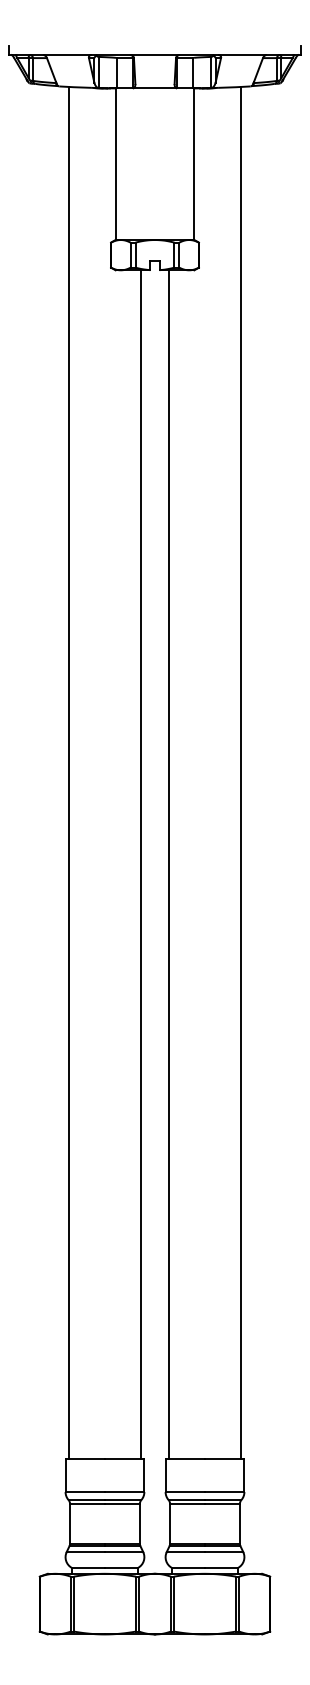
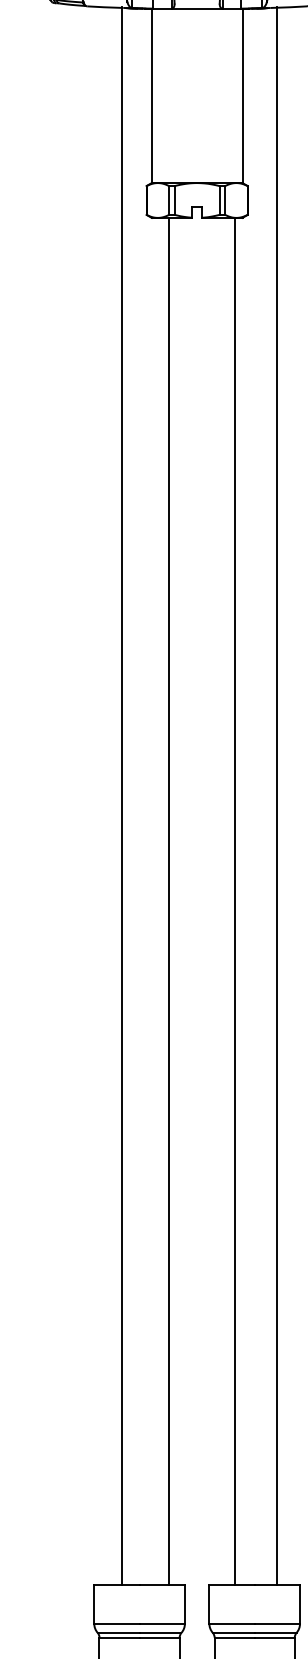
line: (68, 772) -> (121, 795), moved
line: (241, 772) -> (277, 795), moved
line: (141, 864) -> (168, 901), moved
line: (168, 864) -> (234, 901), moved

